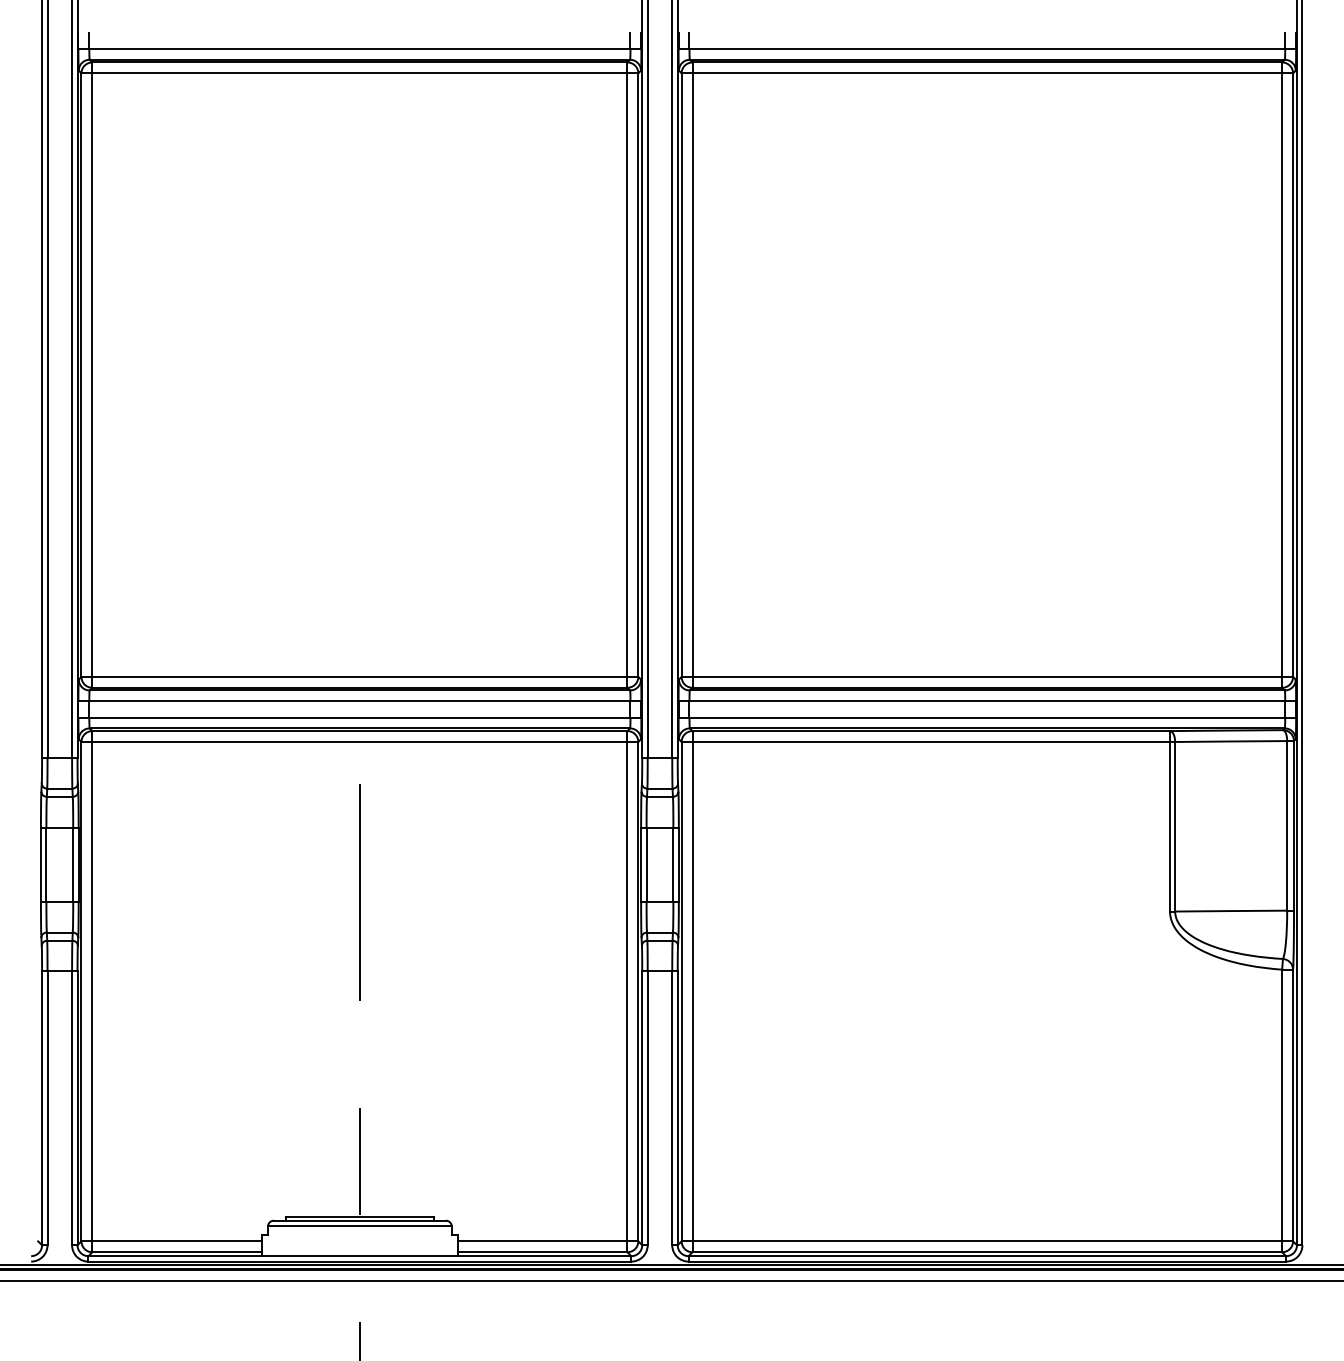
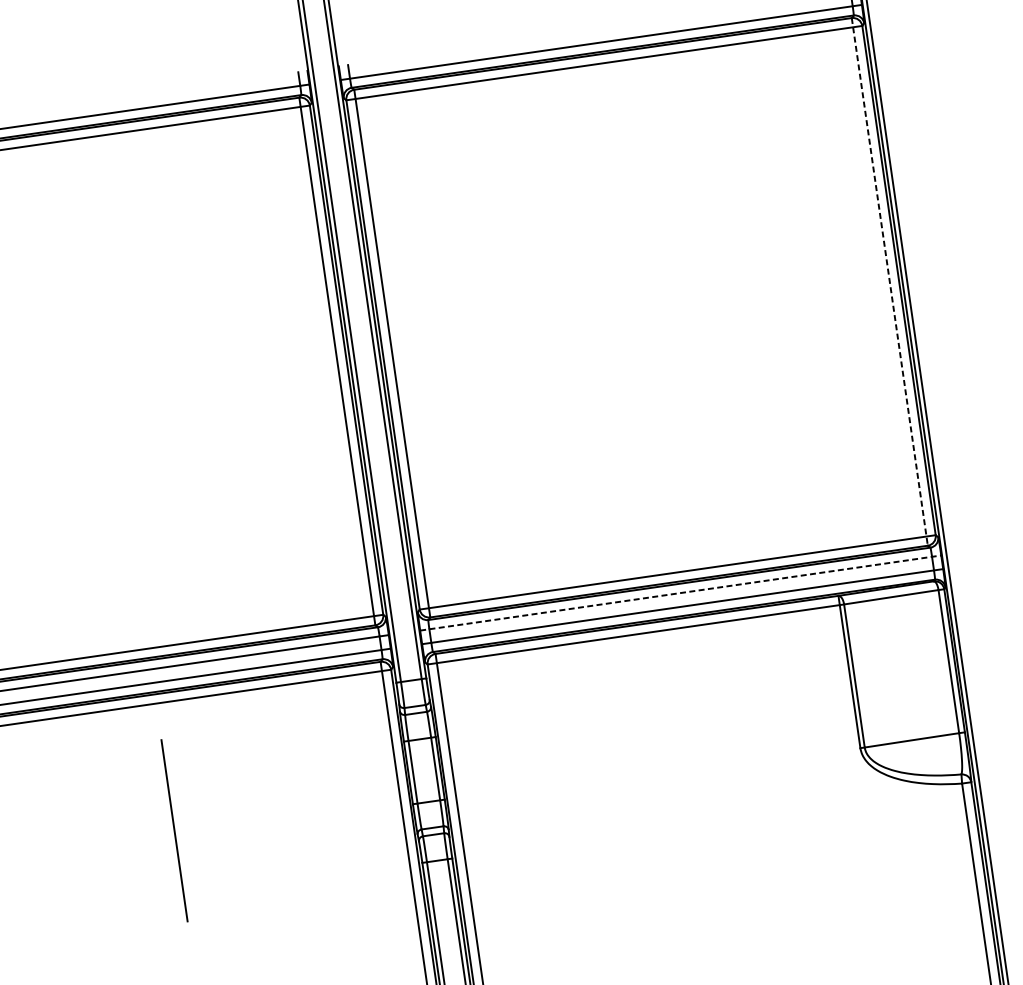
line: (1282, 375) -> (890, 282), solid -> dashed
line: (987, 701) -> (680, 593), solid -> dashed

